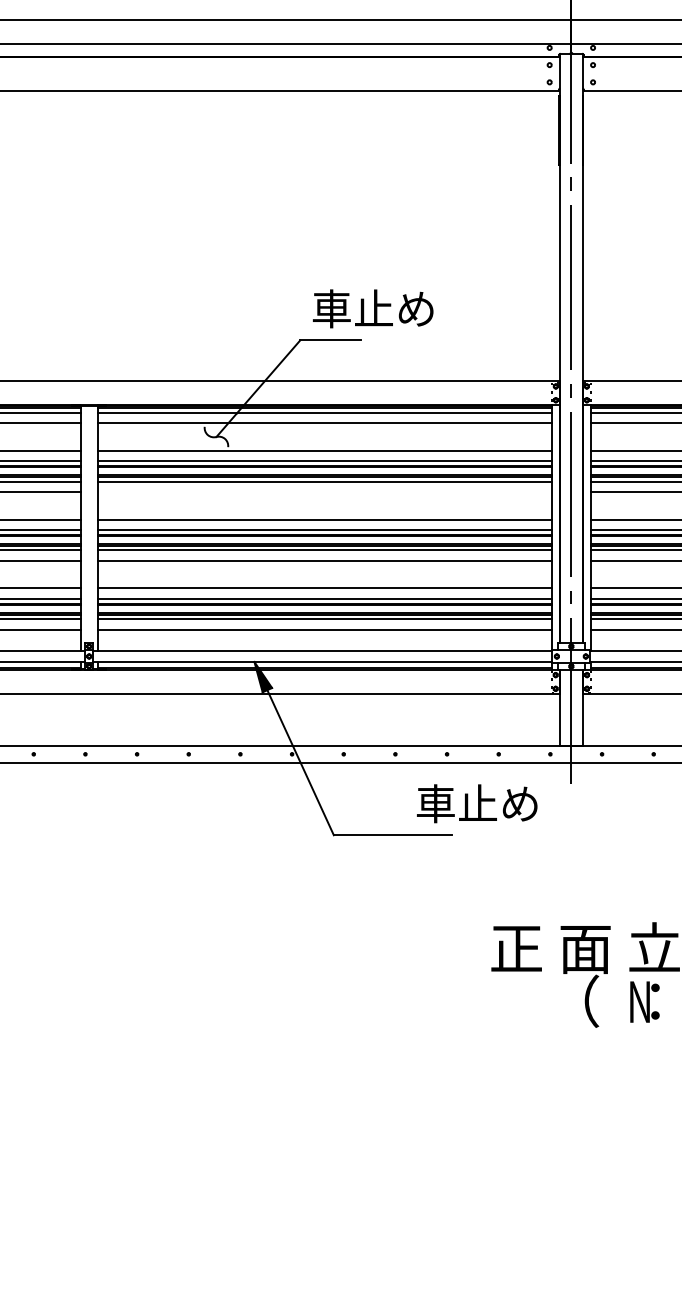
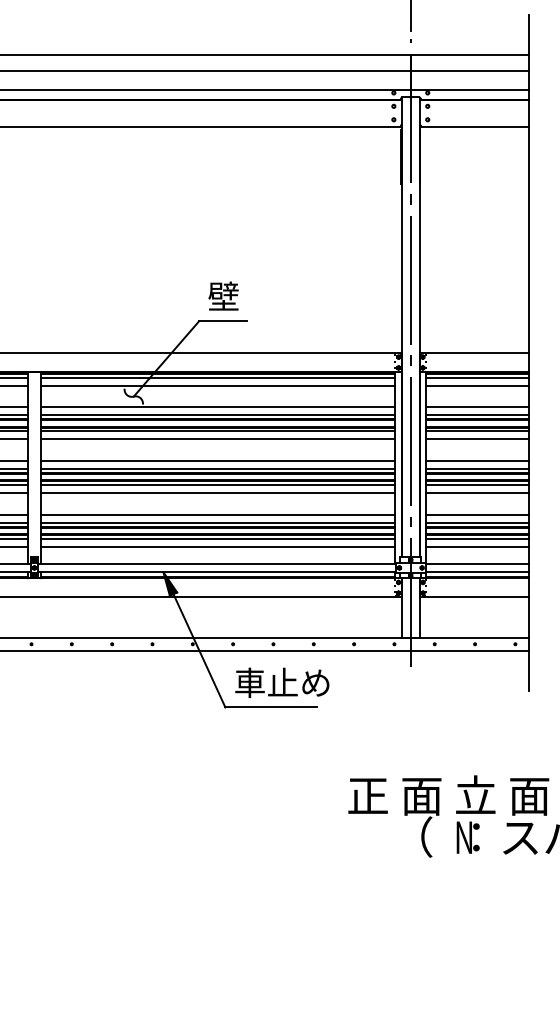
text: (372, 308) -> (255, 296), 車止め -> 壁
line: (324, 491) -> (218, 439), added
text: (477, 803) -> (282, 682), moved

